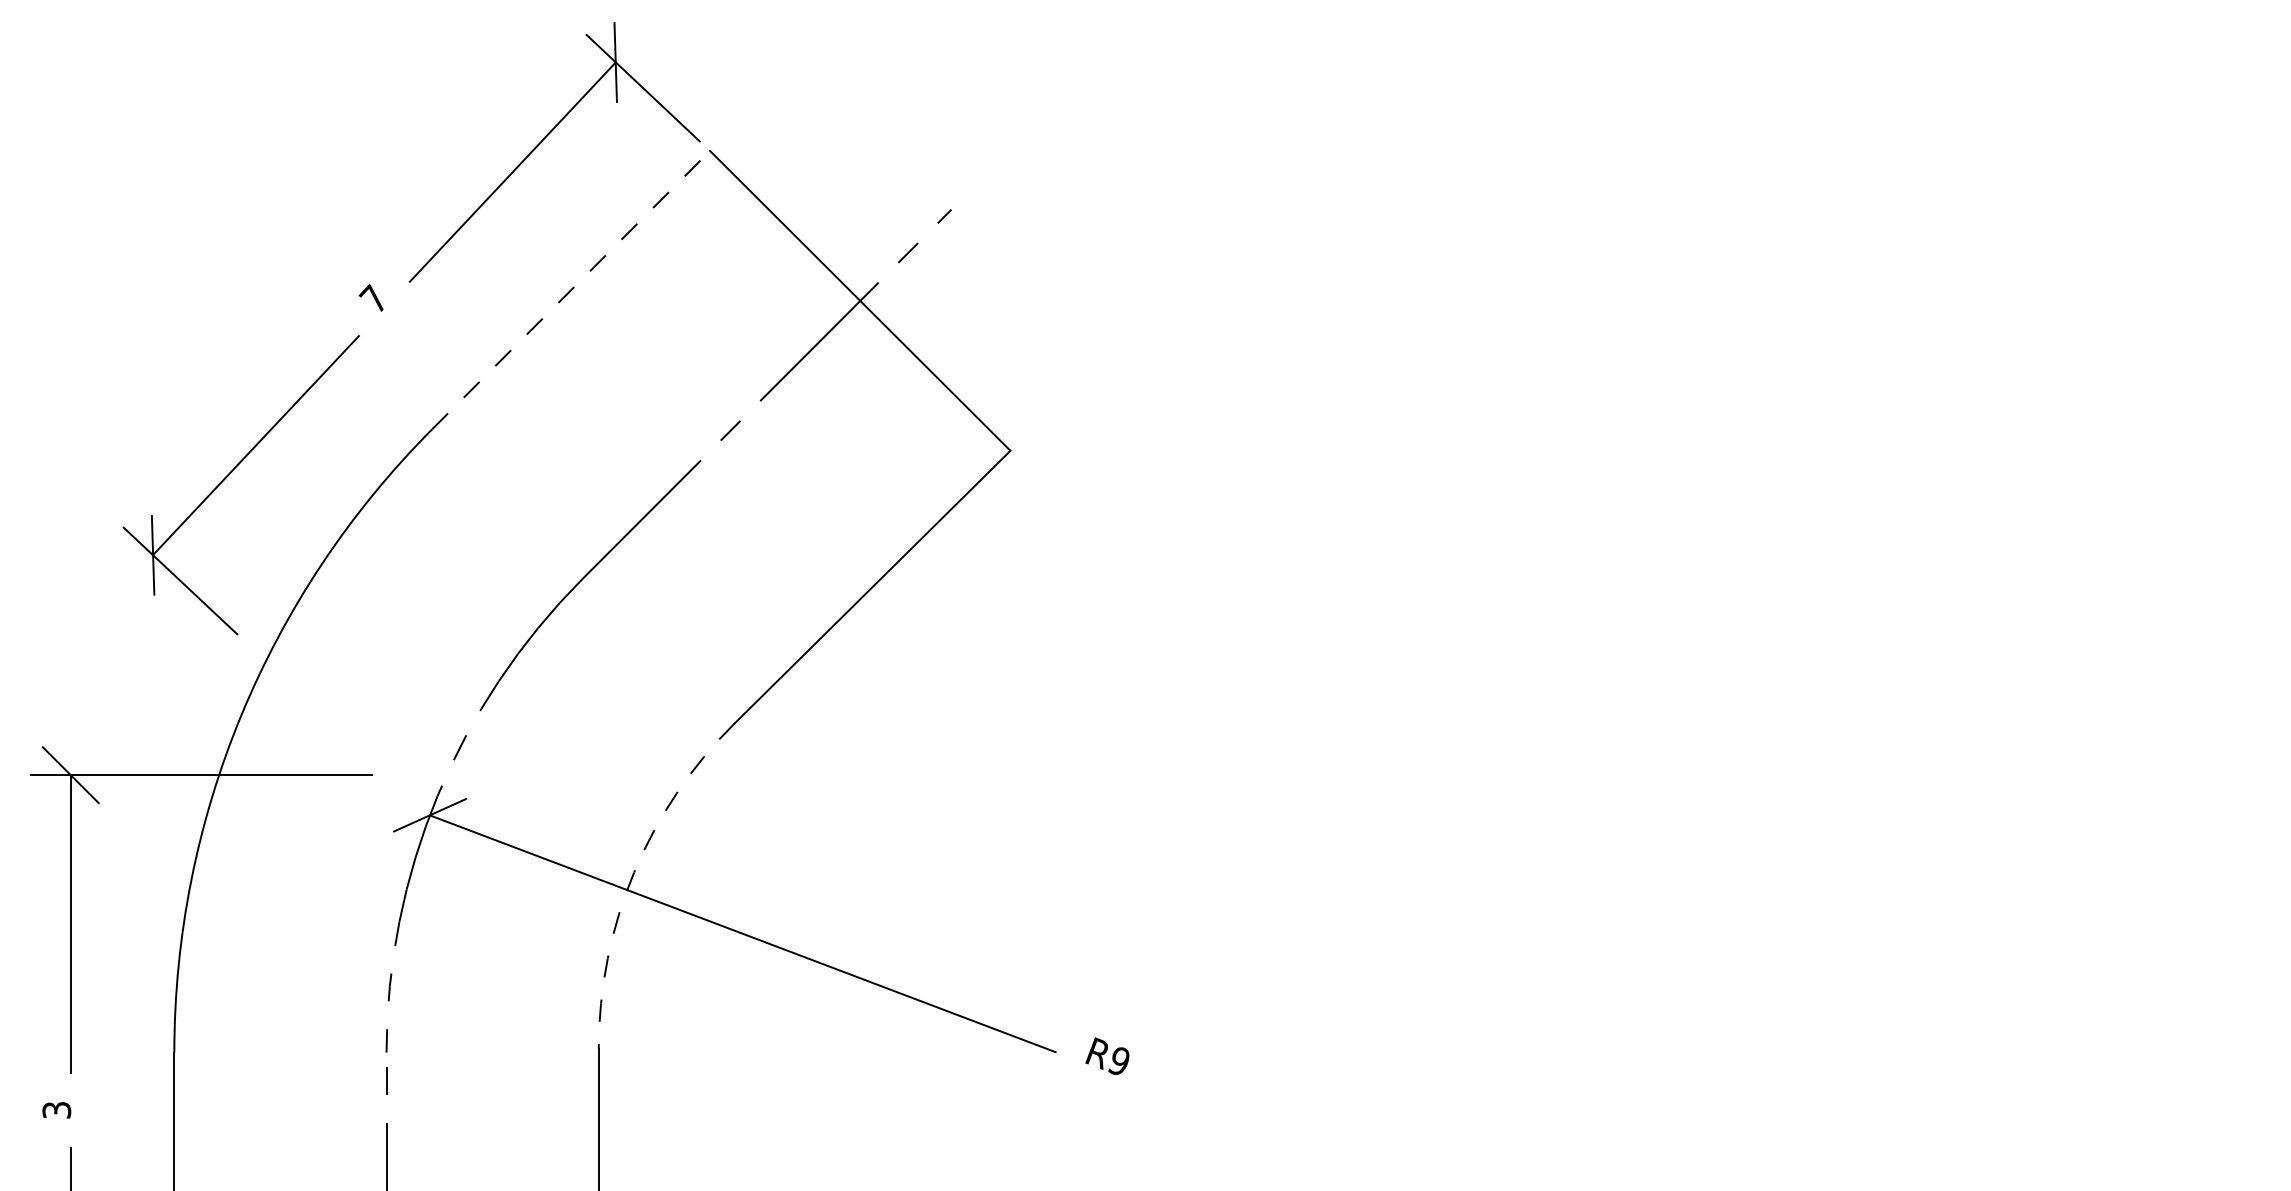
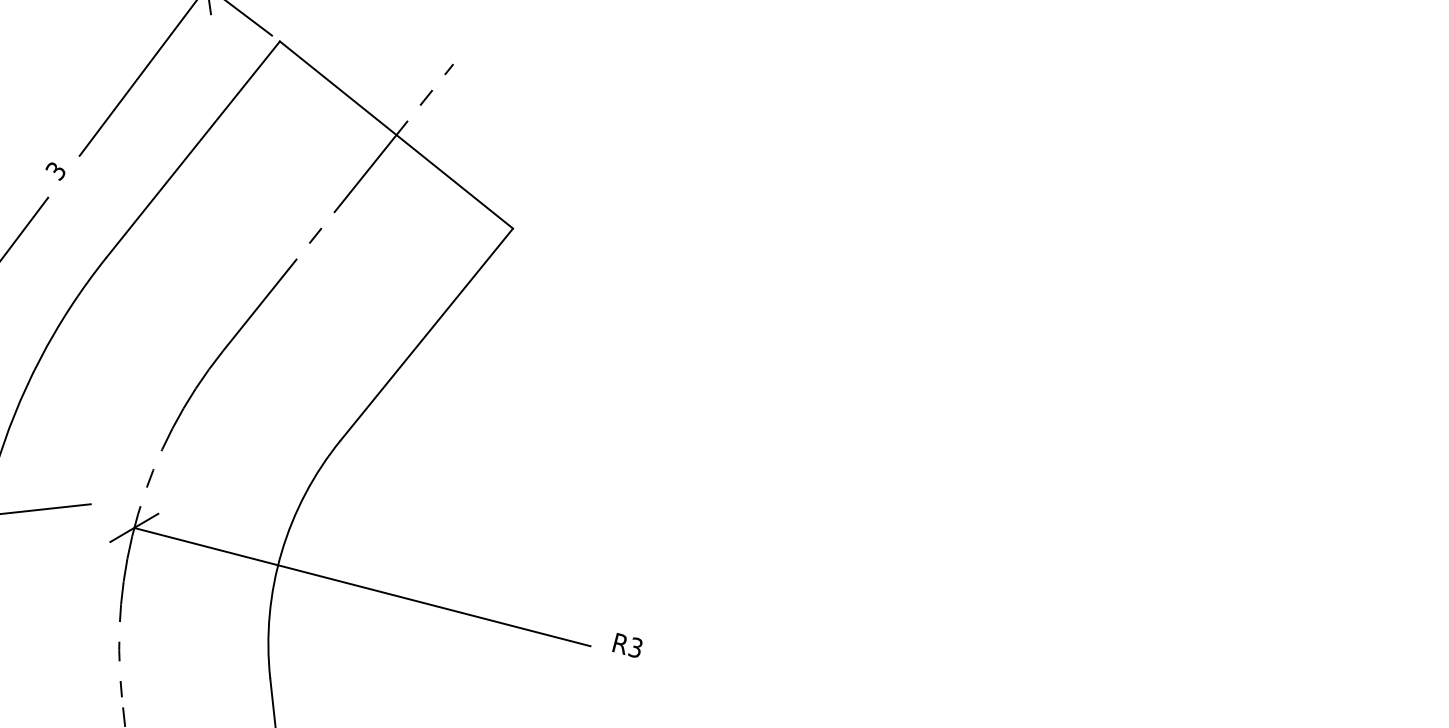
line: (571, 290) -> (193, 149), dashed -> solid
text: (372, 299) -> (54, 171), 7 -> 3
arc: (634, 872) -> (281, 552), dashed -> solid
text: (1118, 1060) -> (635, 647), R9 -> R3

